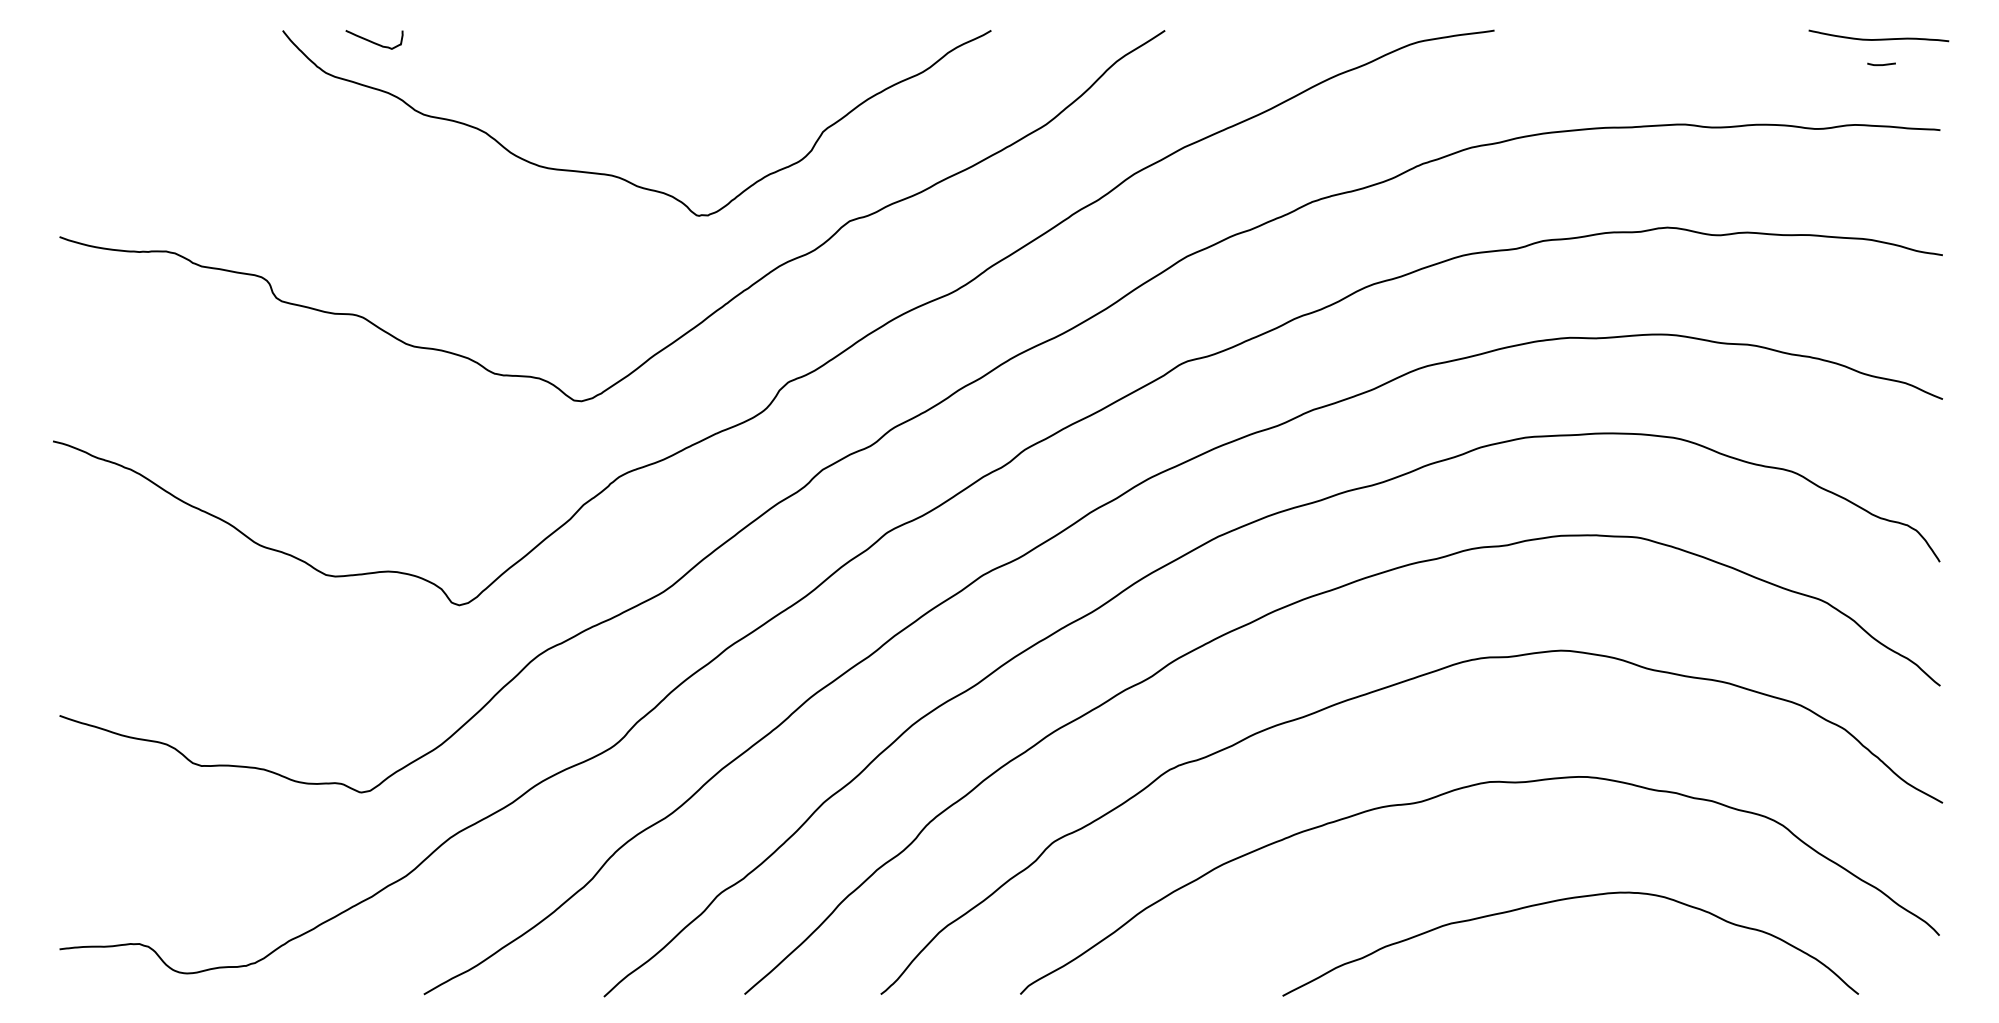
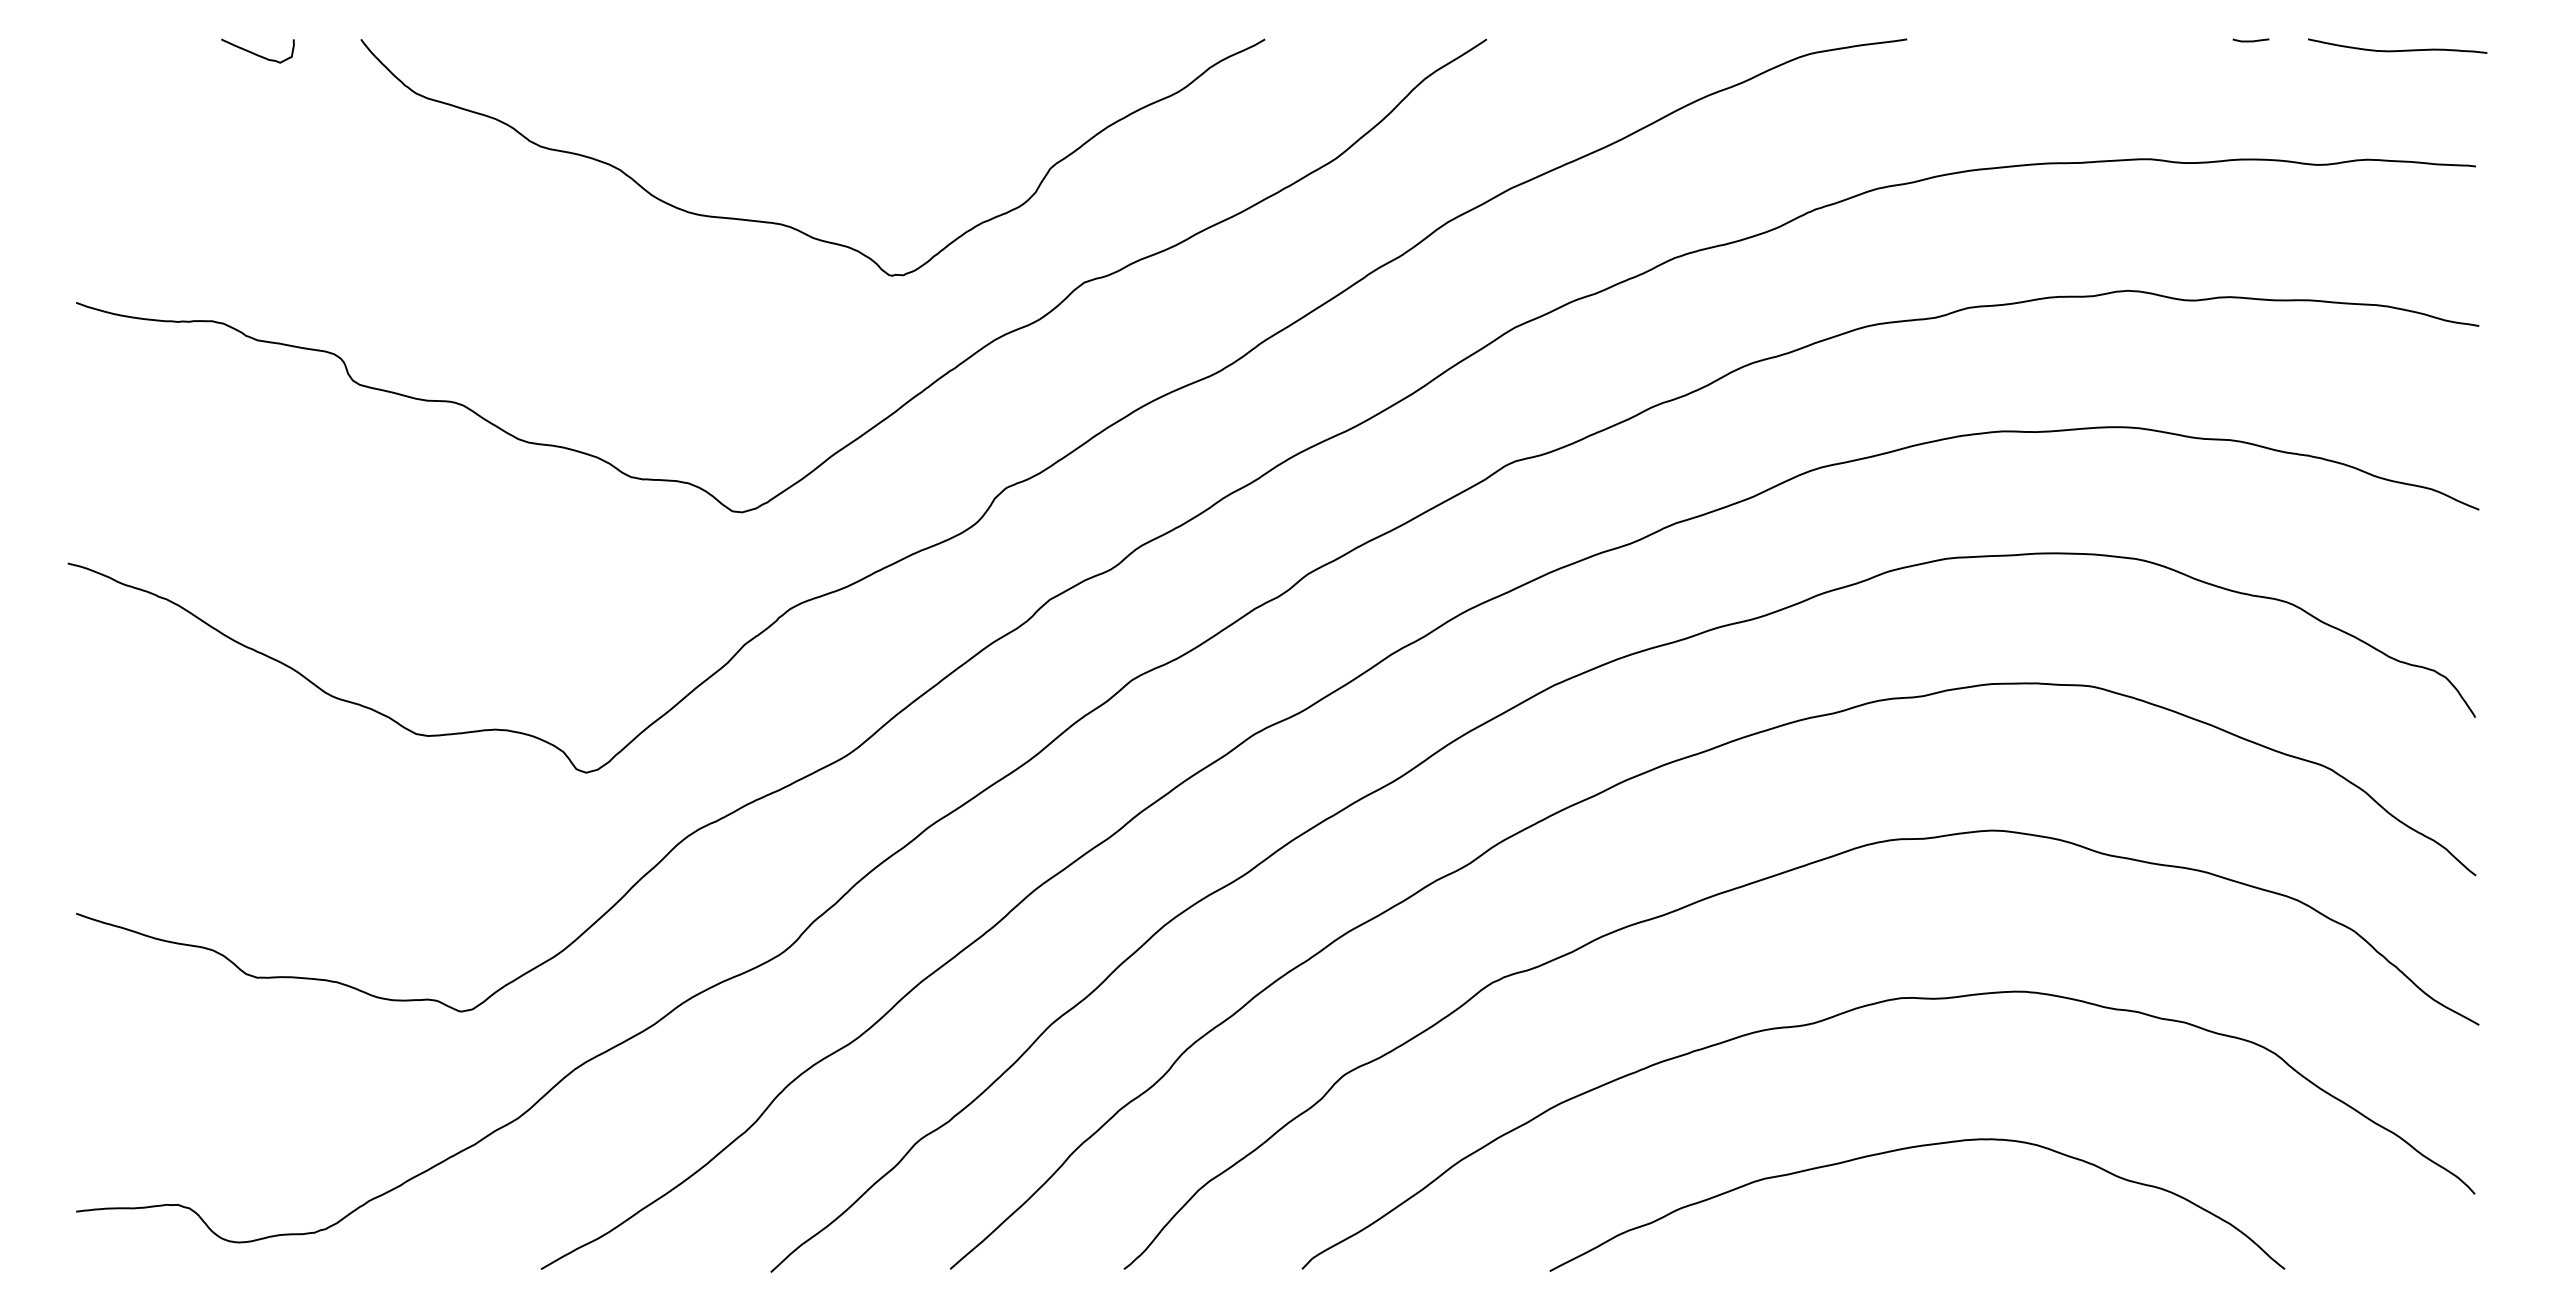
curve: (373, 41) -> (256, 53), moved
curve: (1881, 64) -> (2250, 40), moved
curve: (1562, 900) -> (1906, 1149), moved

